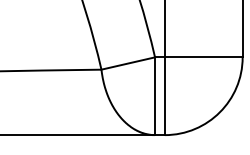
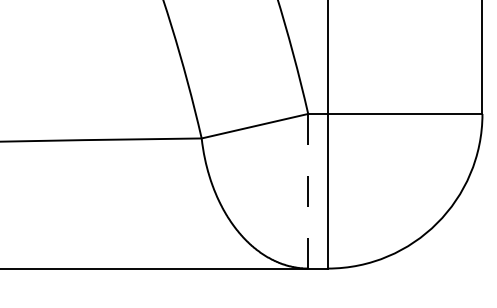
line: (155, 96) -> (309, 191), solid -> dashed

